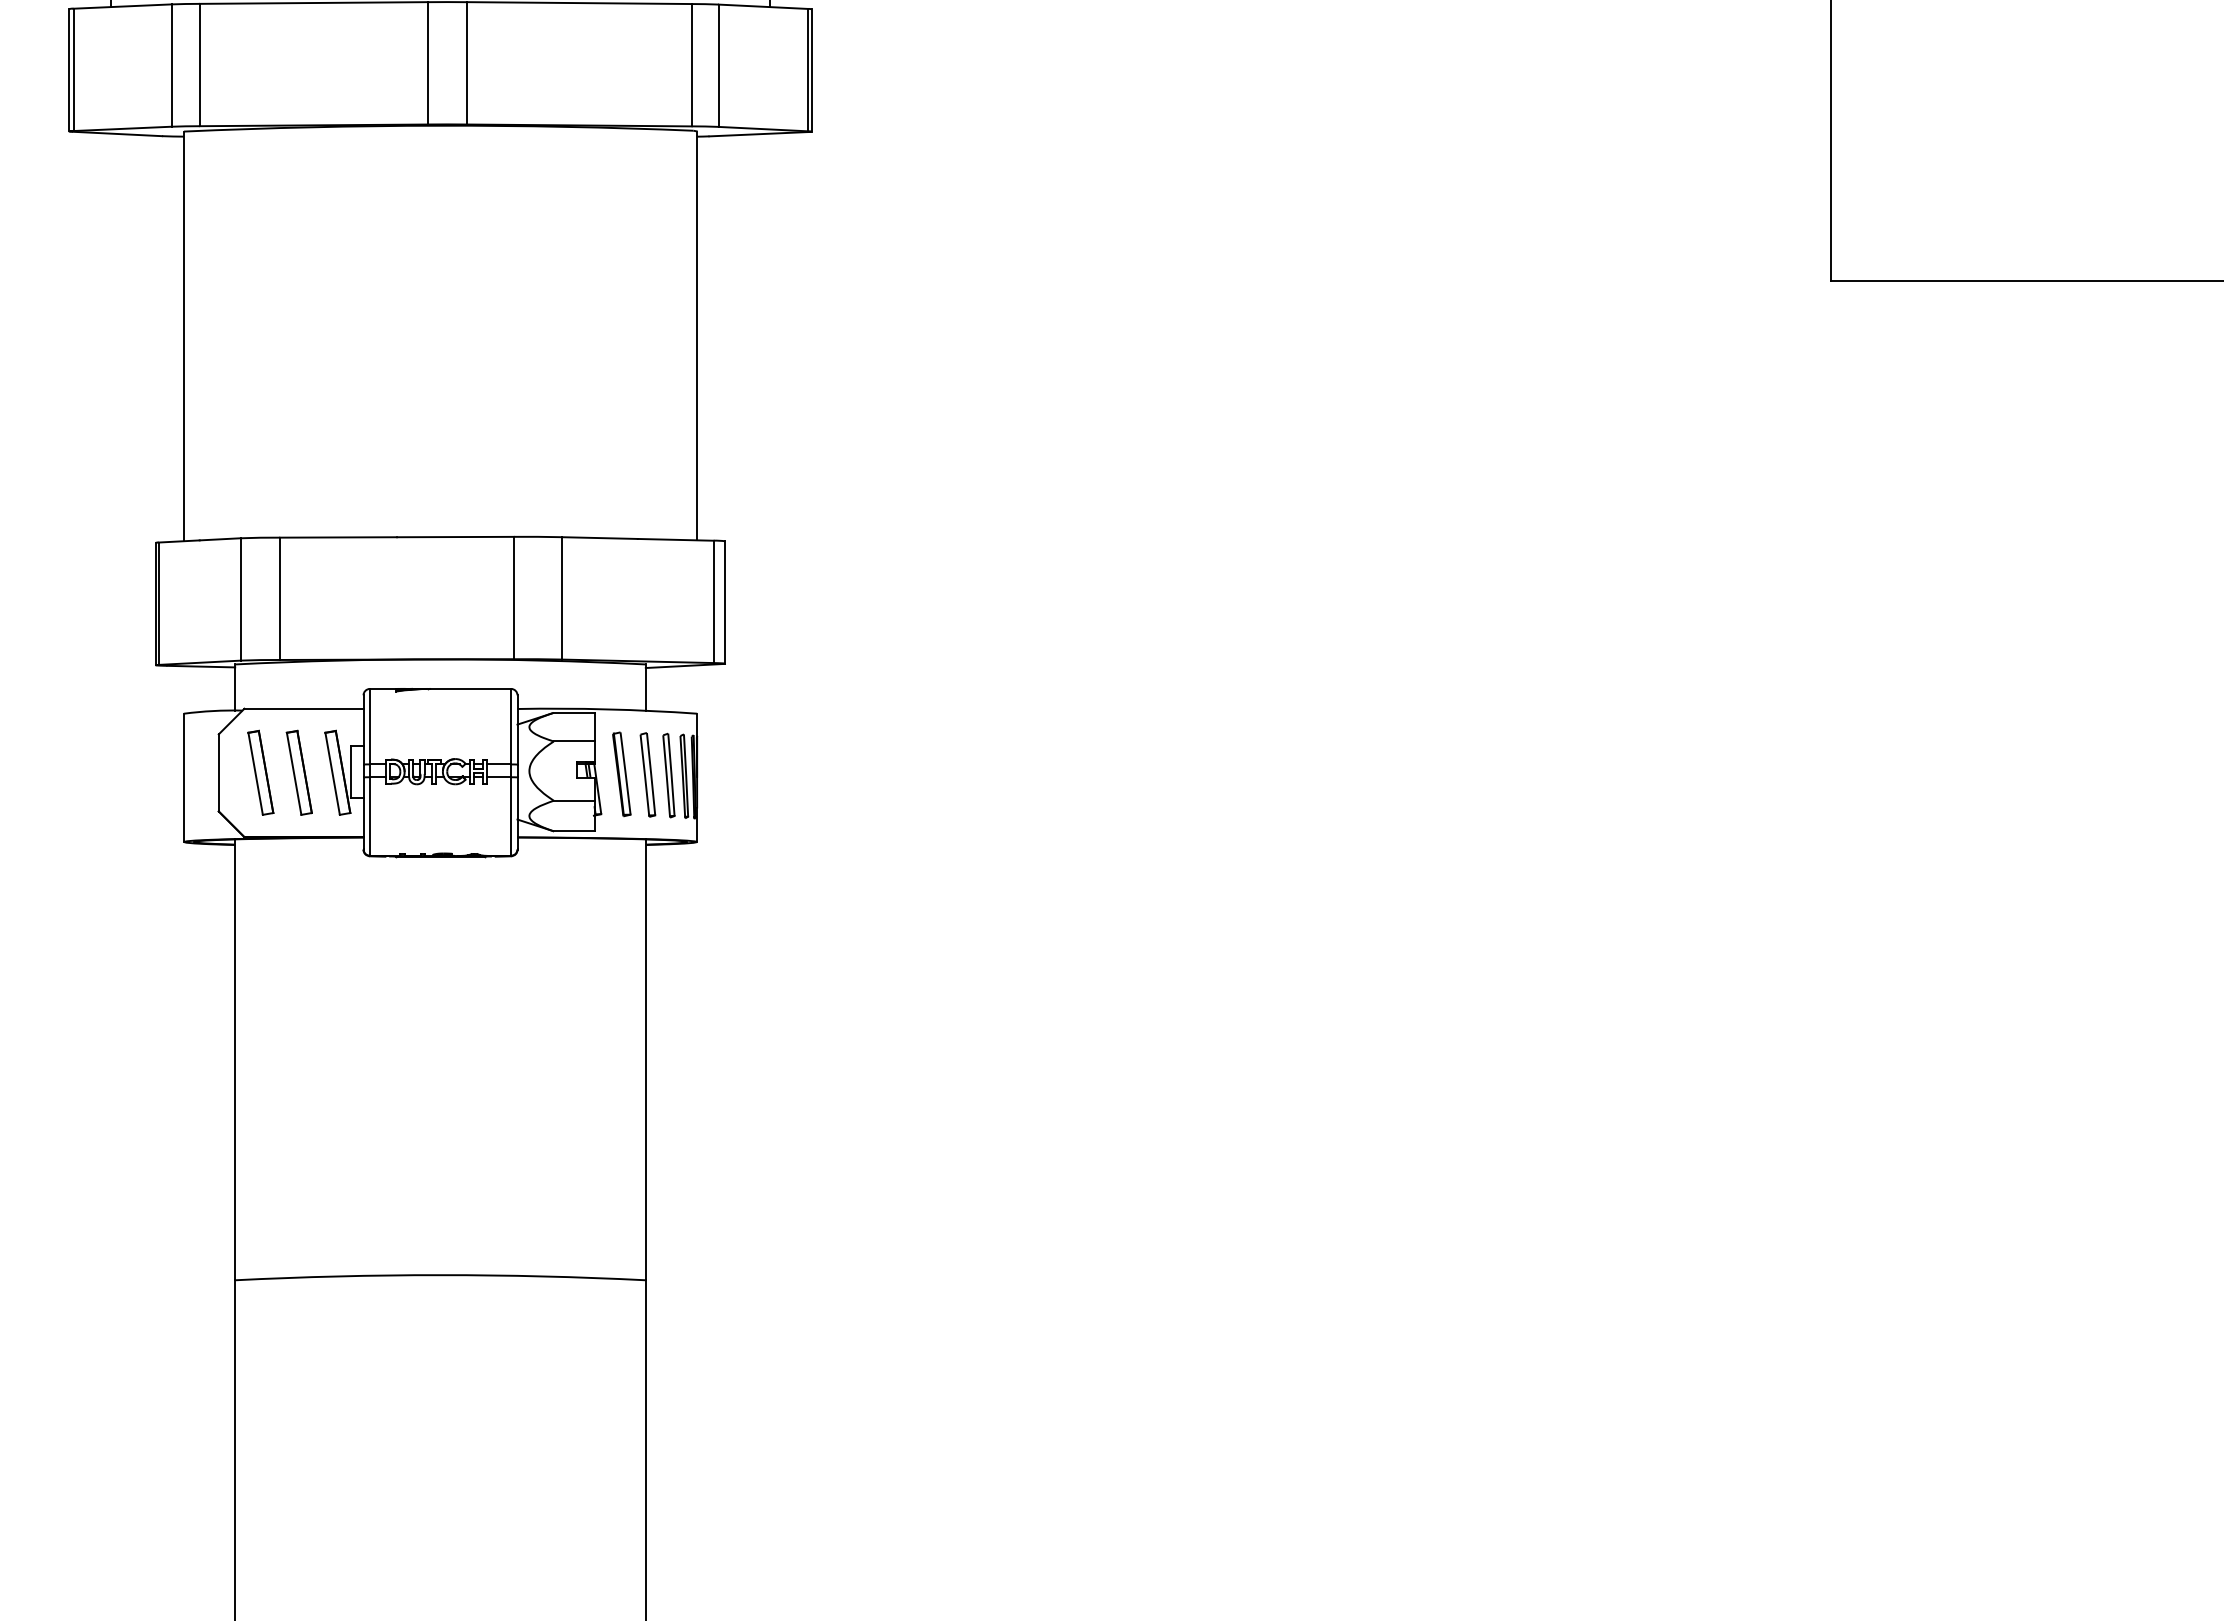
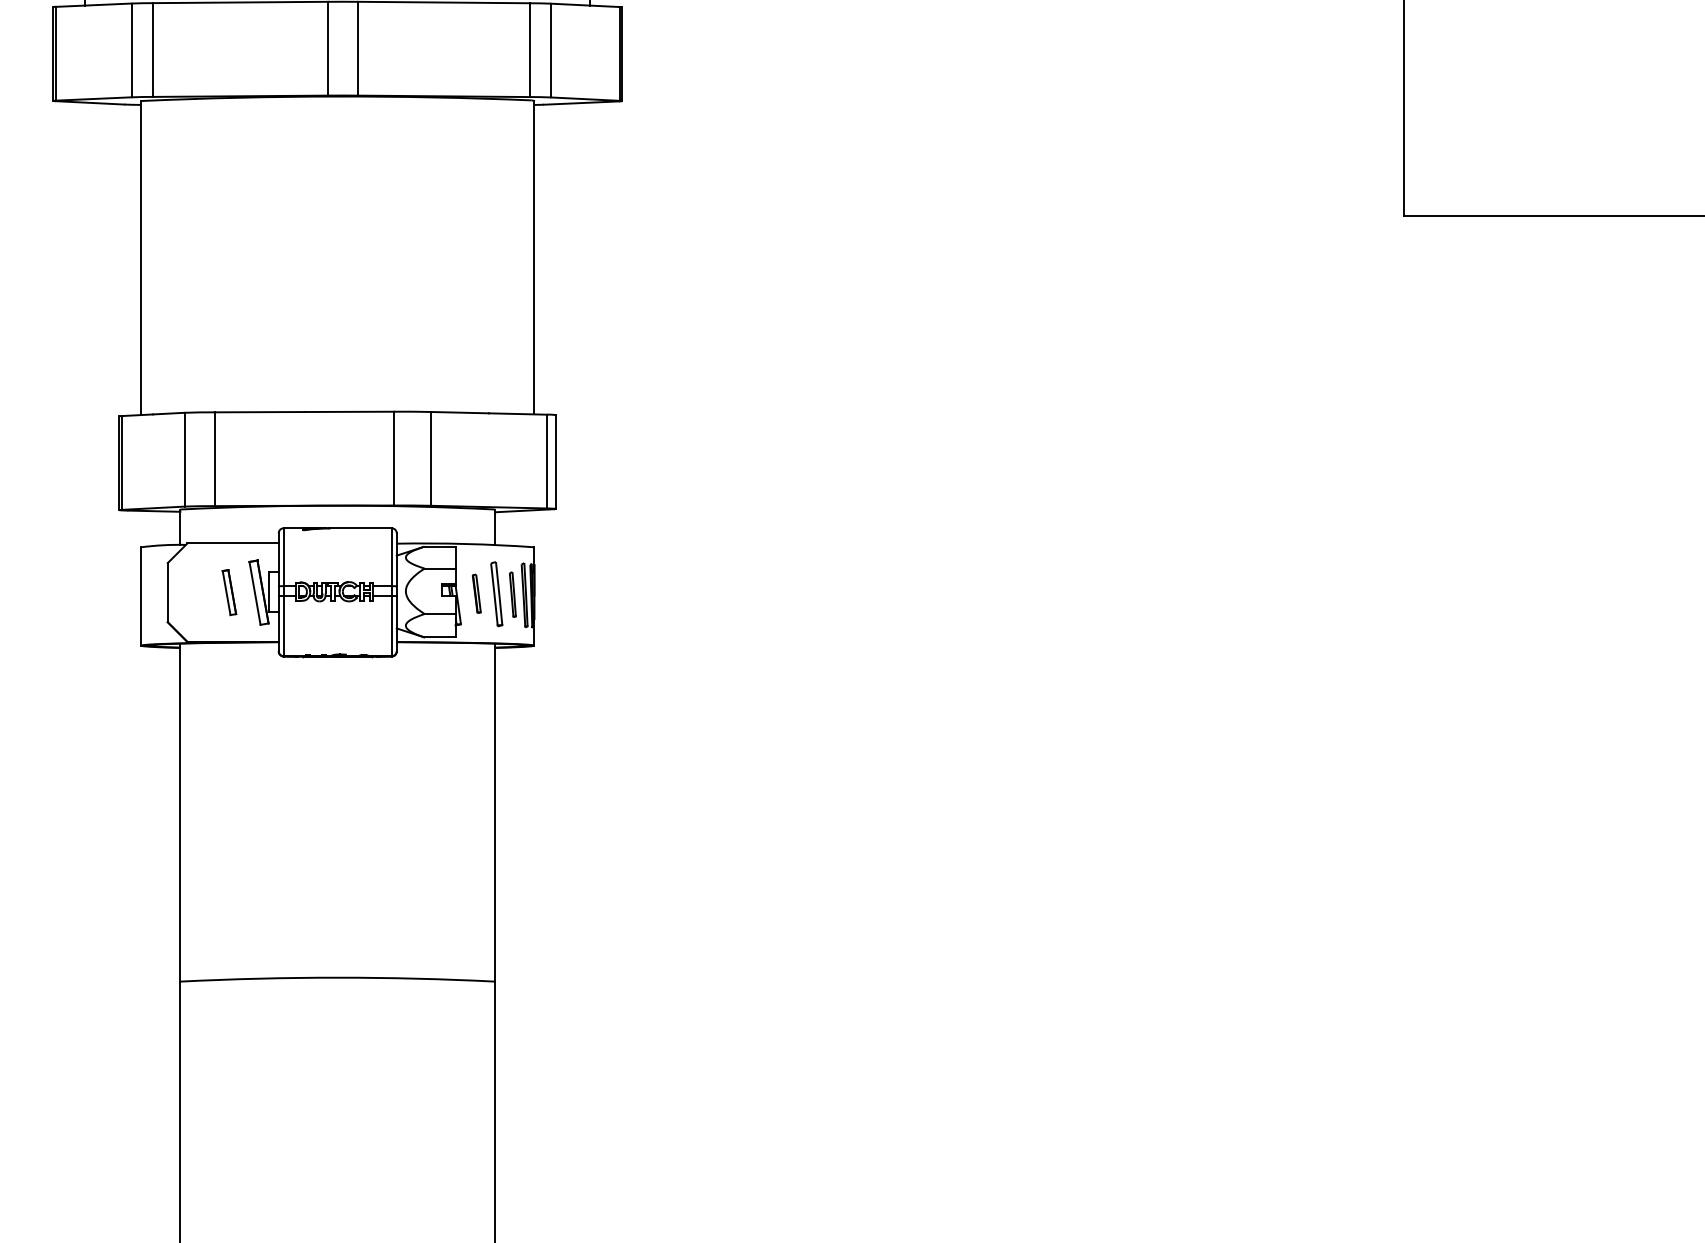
part: (260, 772) -> (199, 592), removed
part: (298, 772) -> (228, 592), size x0.7
part: (621, 774) -> (476, 593), size x0.6
part: (668, 775) -> (512, 594), size x0.7

